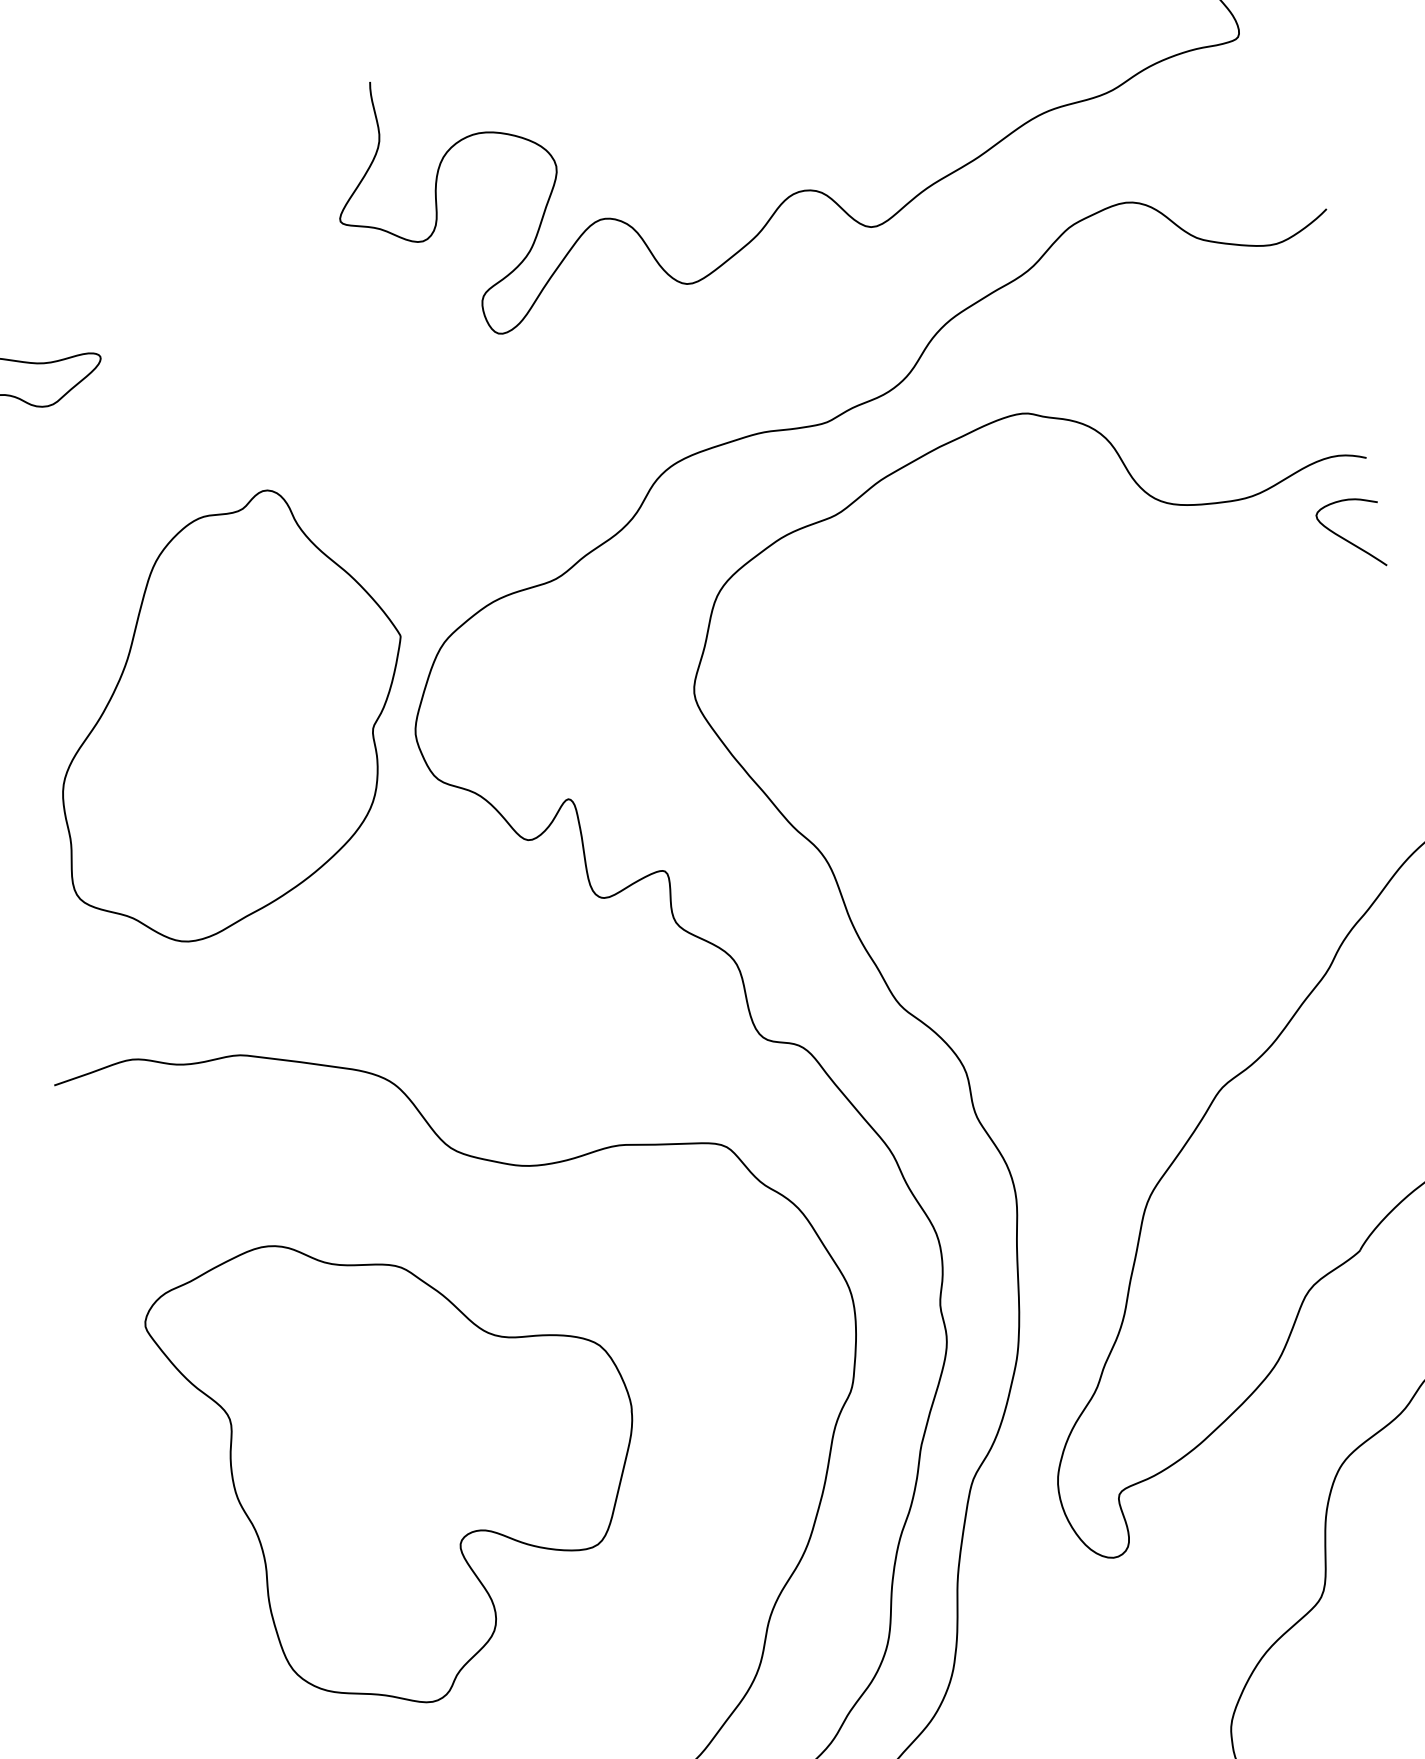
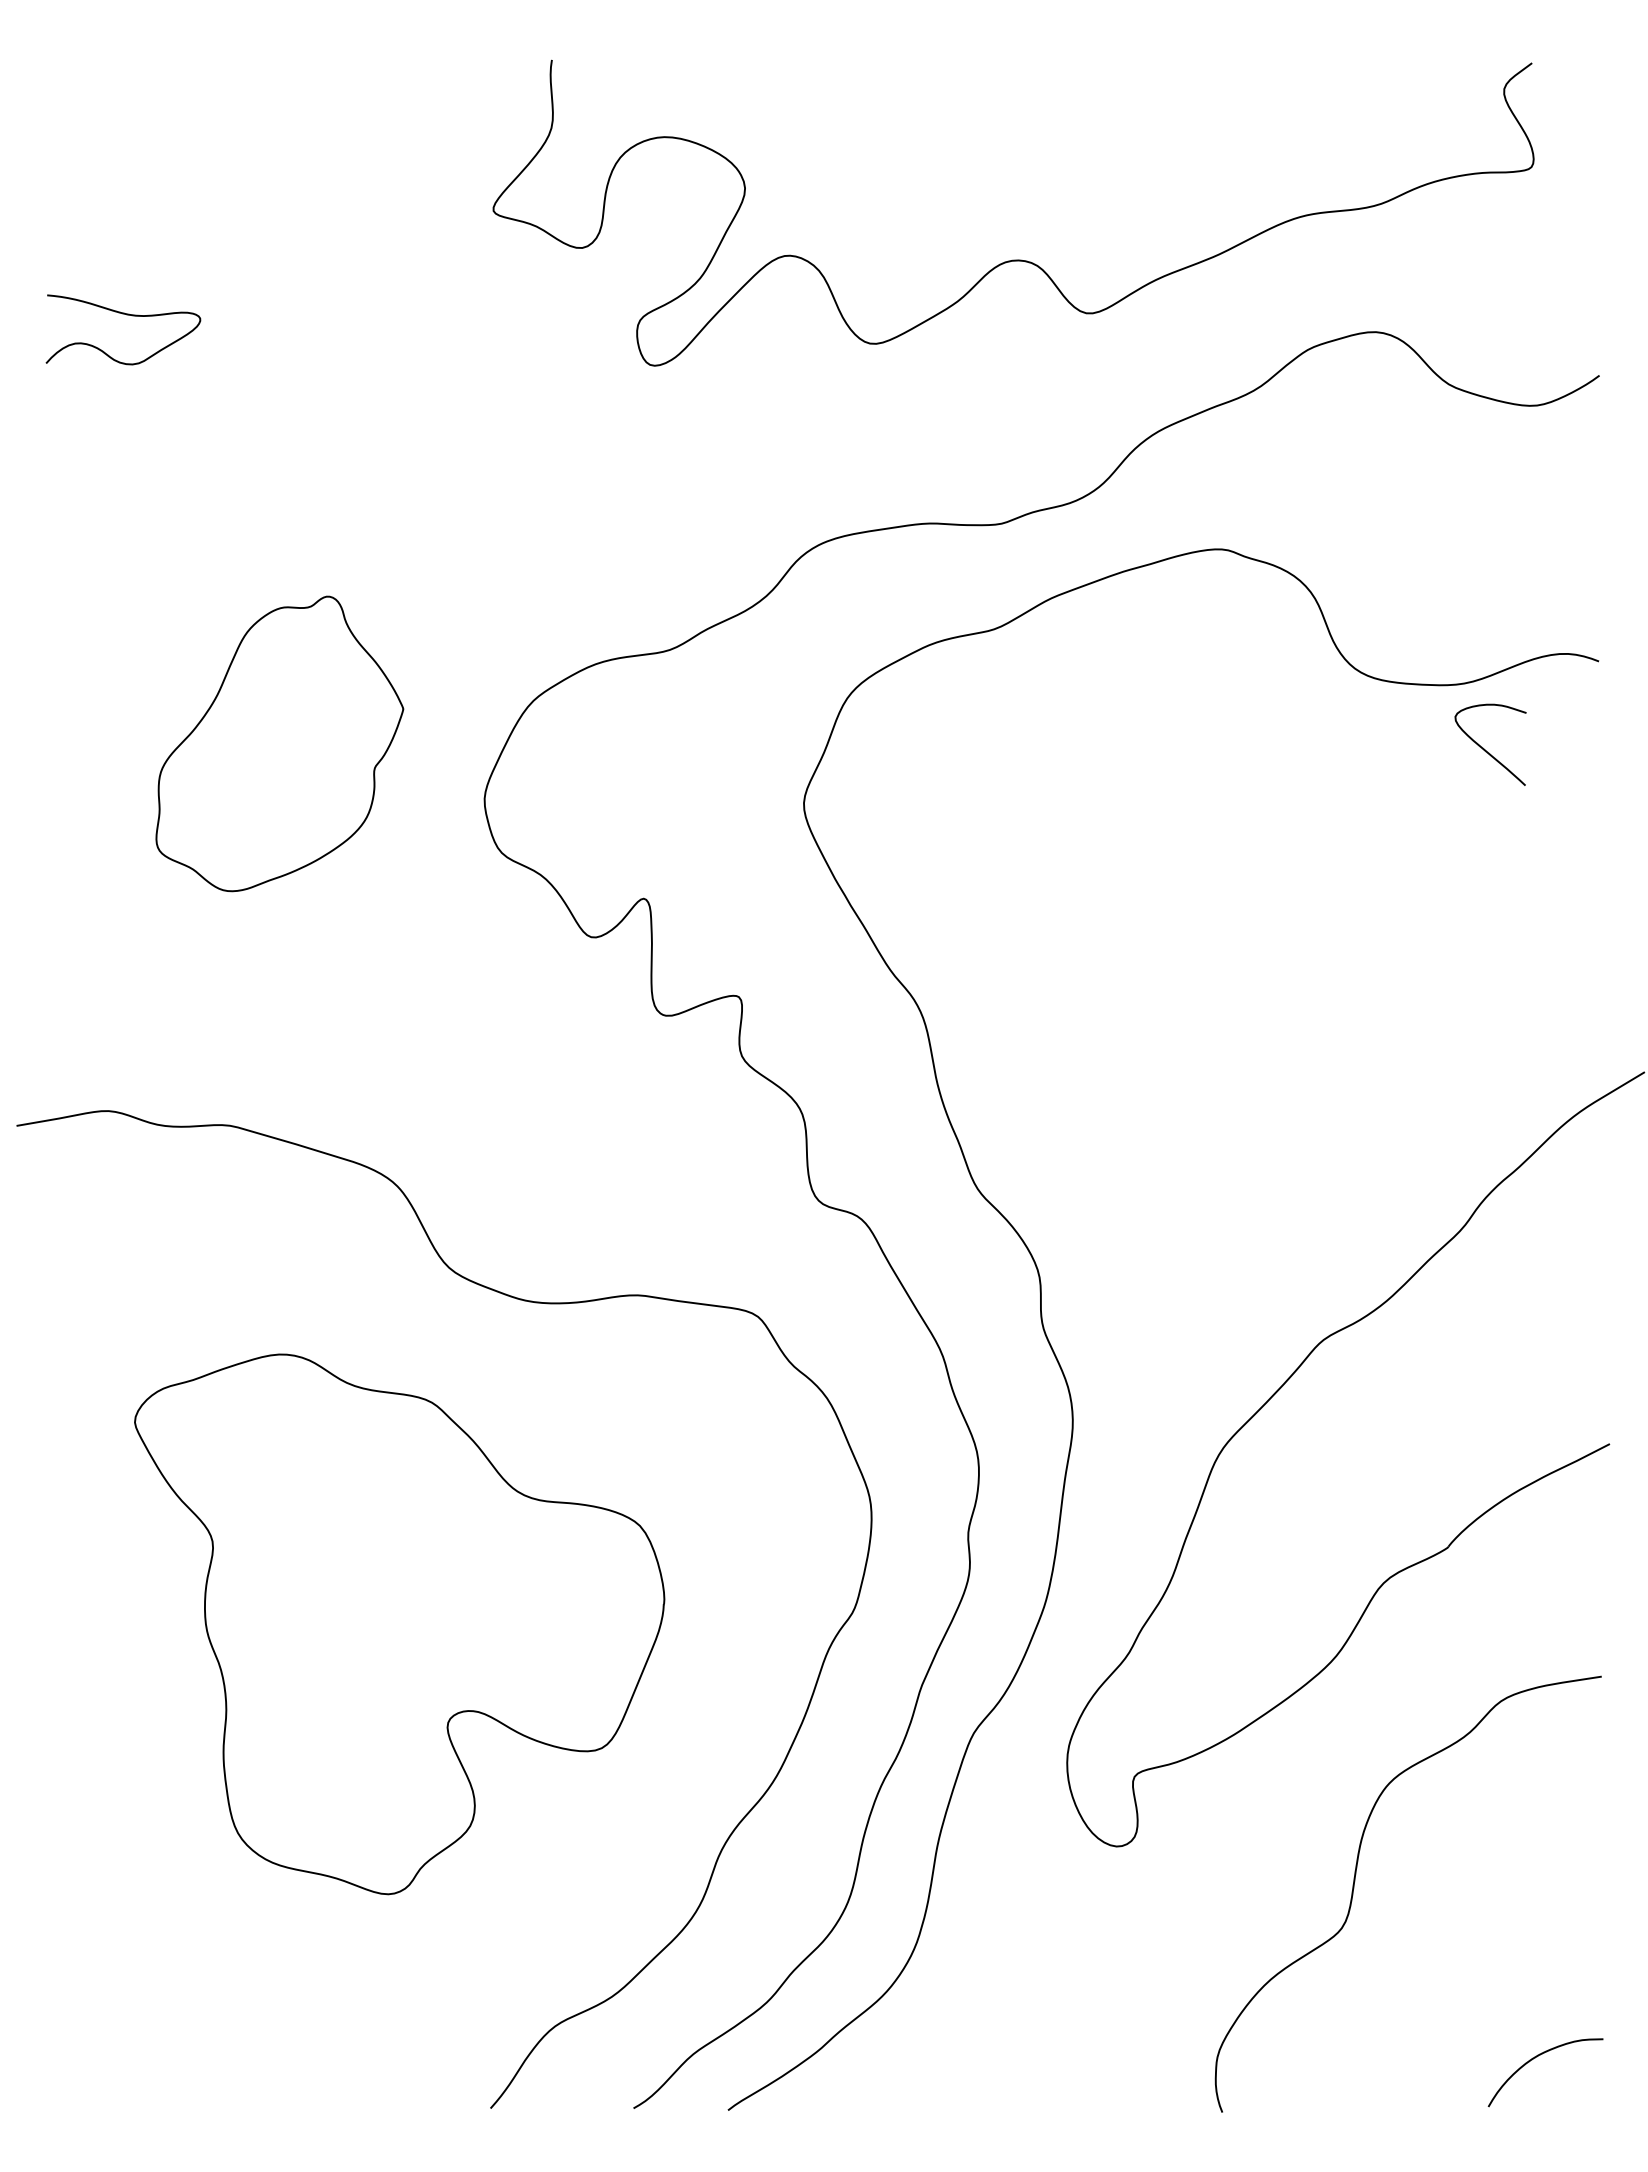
curve: (1347, 539) -> (1485, 749), moved
part: (229, 715) -> (279, 743), size x0.6
part: (404, 1465) -> (399, 1624), moved

